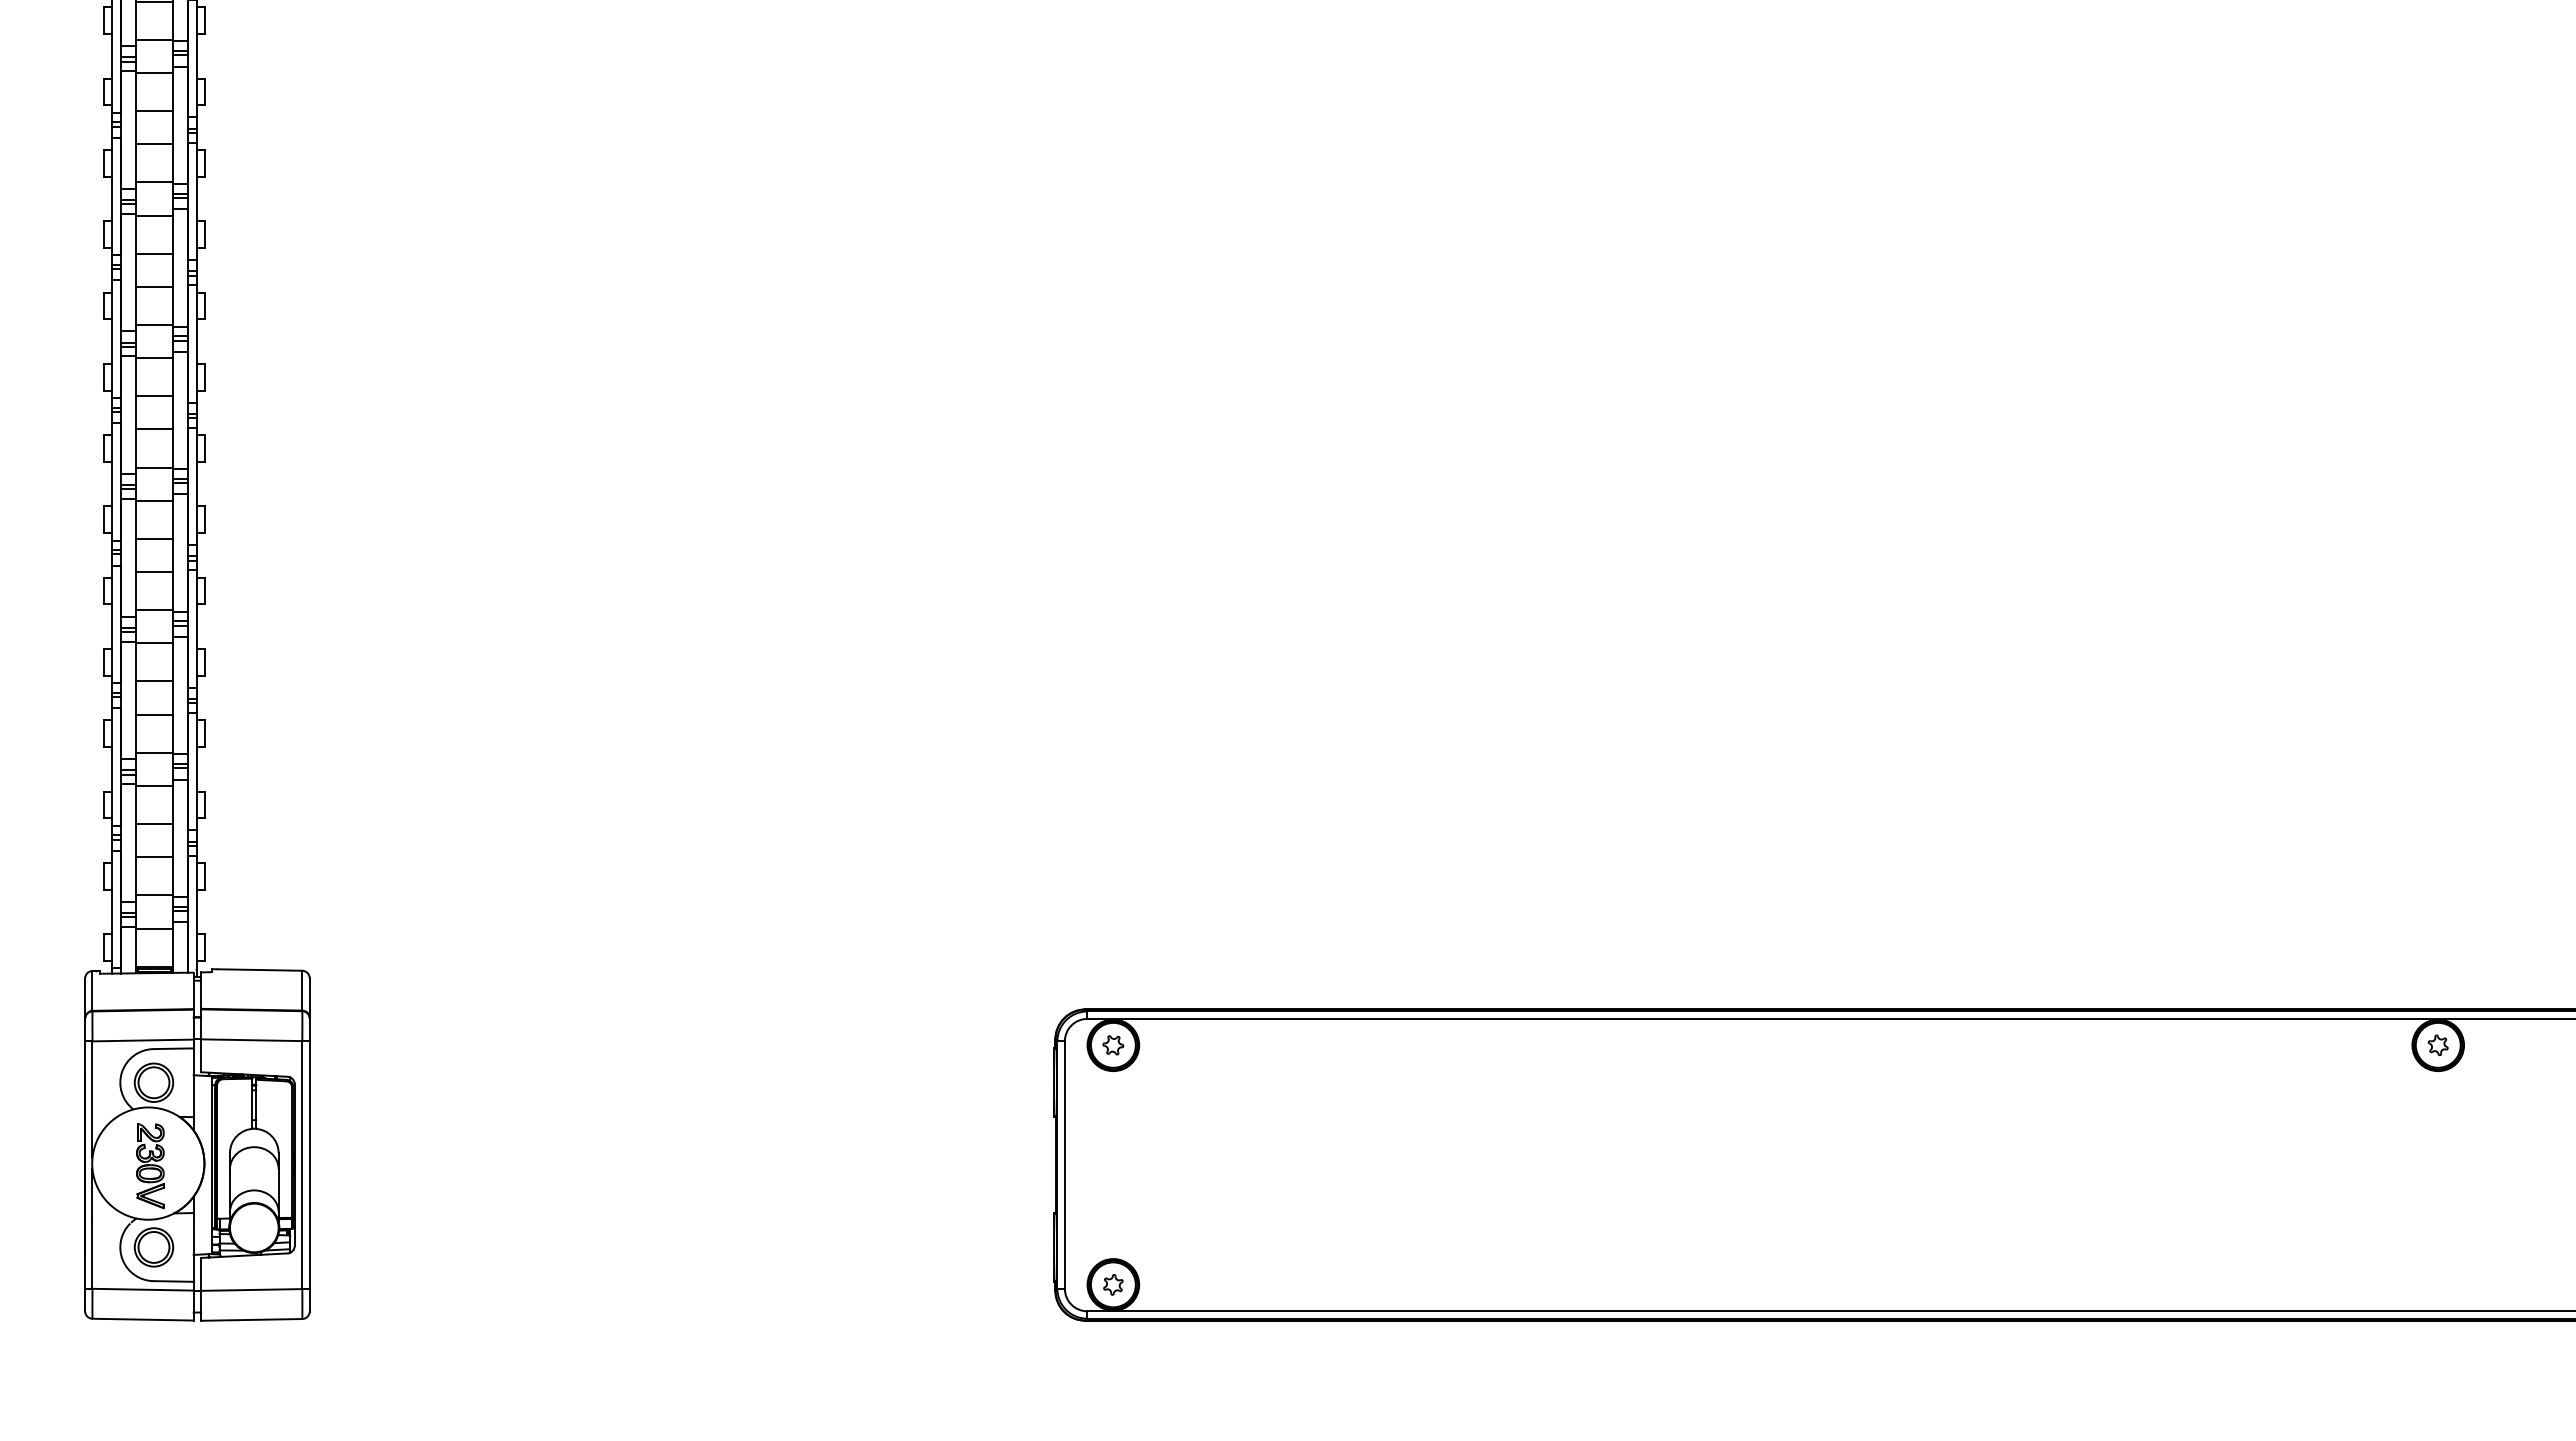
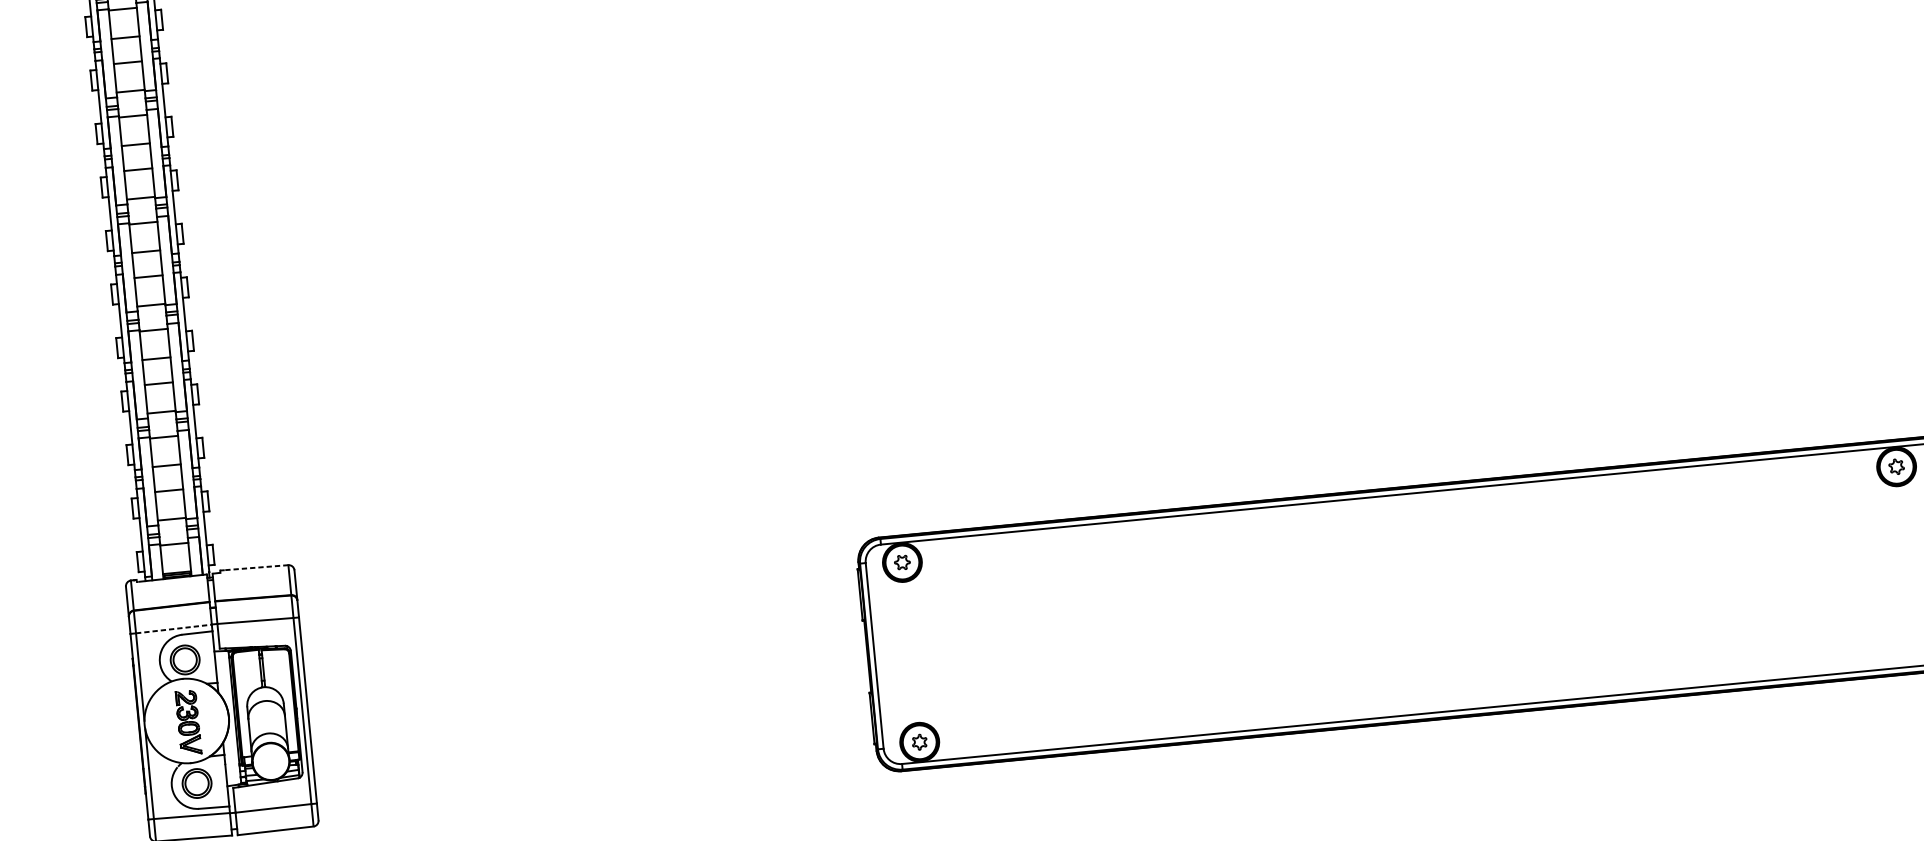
line: (259, 970) -> (256, 568), solid -> dashed
line: (143, 1040) -> (174, 628), solid -> dashed

